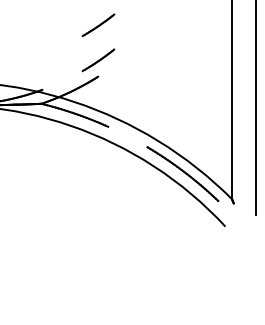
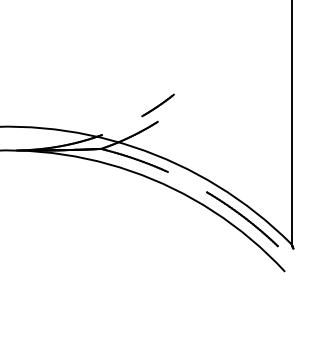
line: (97, 25) -> (157, 70), removed

